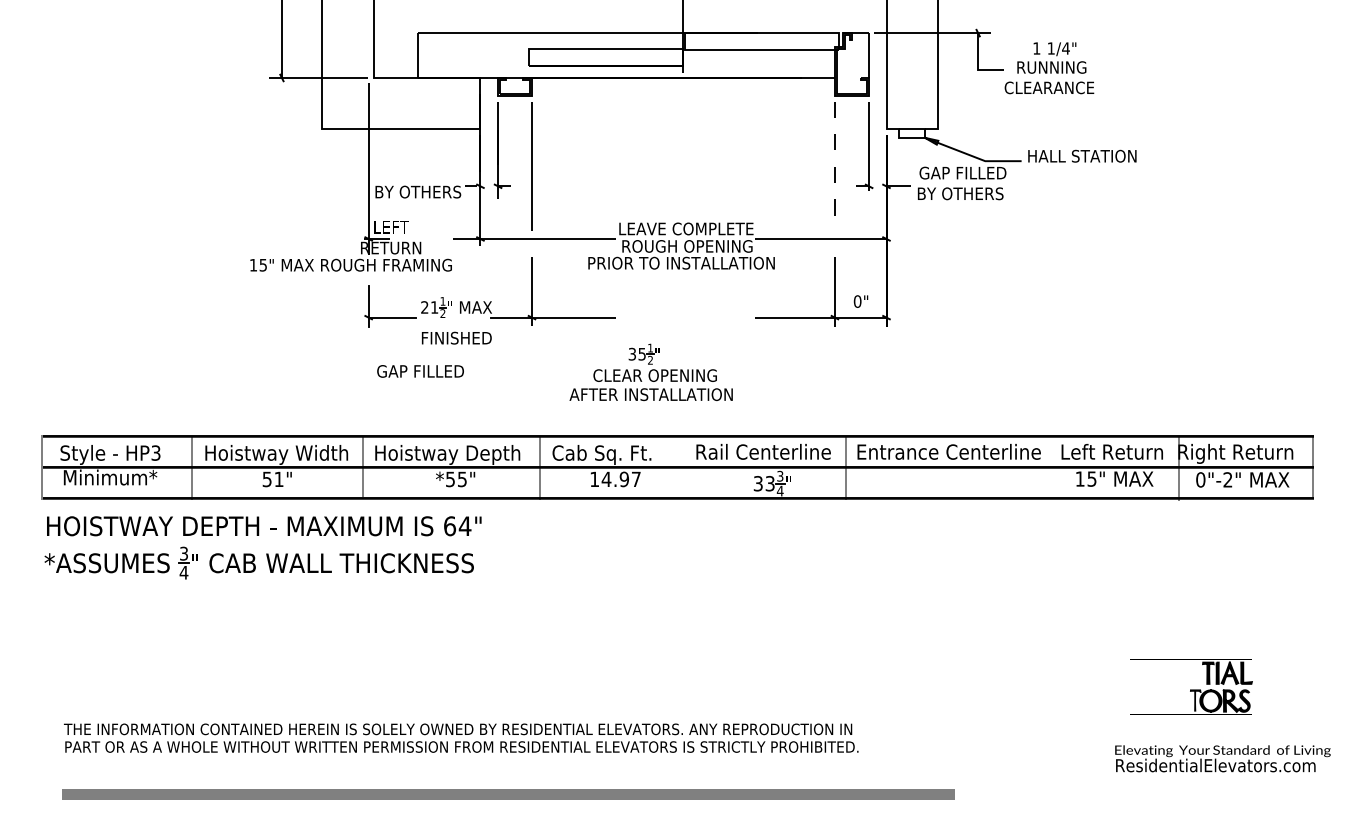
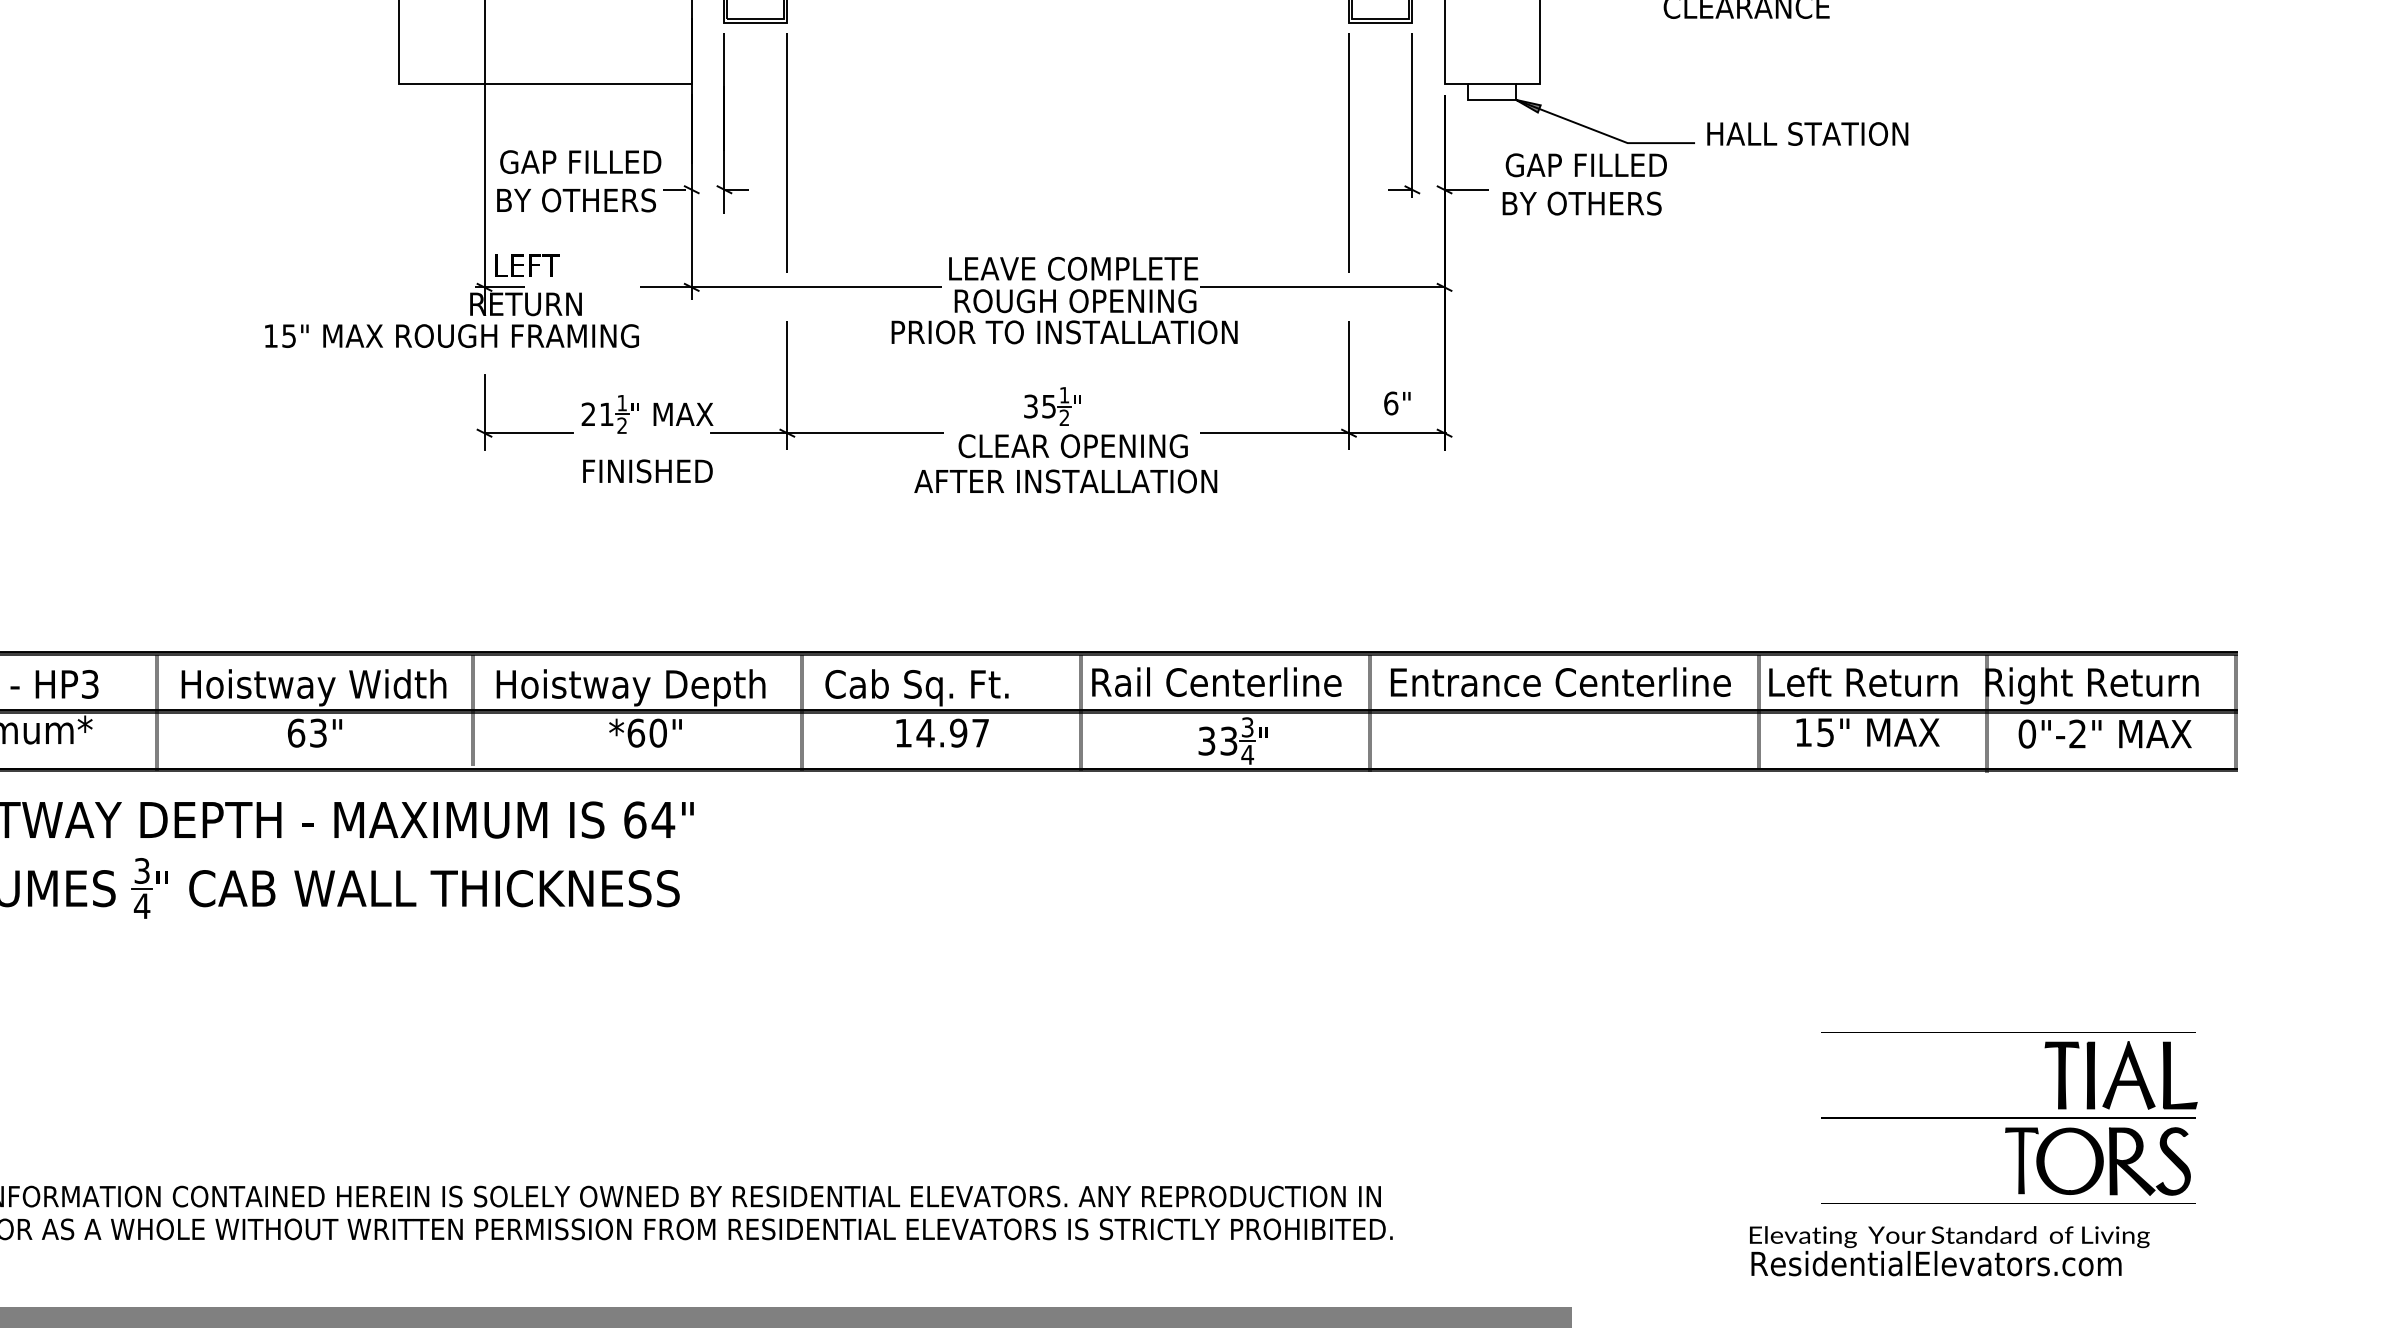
line: (834, 166) -> (1348, 152), dashed -> solid
text: (857, 301) -> (1390, 403), 0" -> 6"
text: (420, 371) -> (580, 162), moved
part: (650, 372) -> (1064, 440), moved
fill: (1056, 467) -> (1759, 711), added
fill: (690, 468) -> (1081, 712), added
text: (272, 479) -> (306, 733), 51" -> 63"
text: (456, 479) -> (647, 733), *55" -> *60"
part: (1191, 686) -> (2010, 1117), size x1.67
text: (1222, 758) -> (1948, 1250), moved

